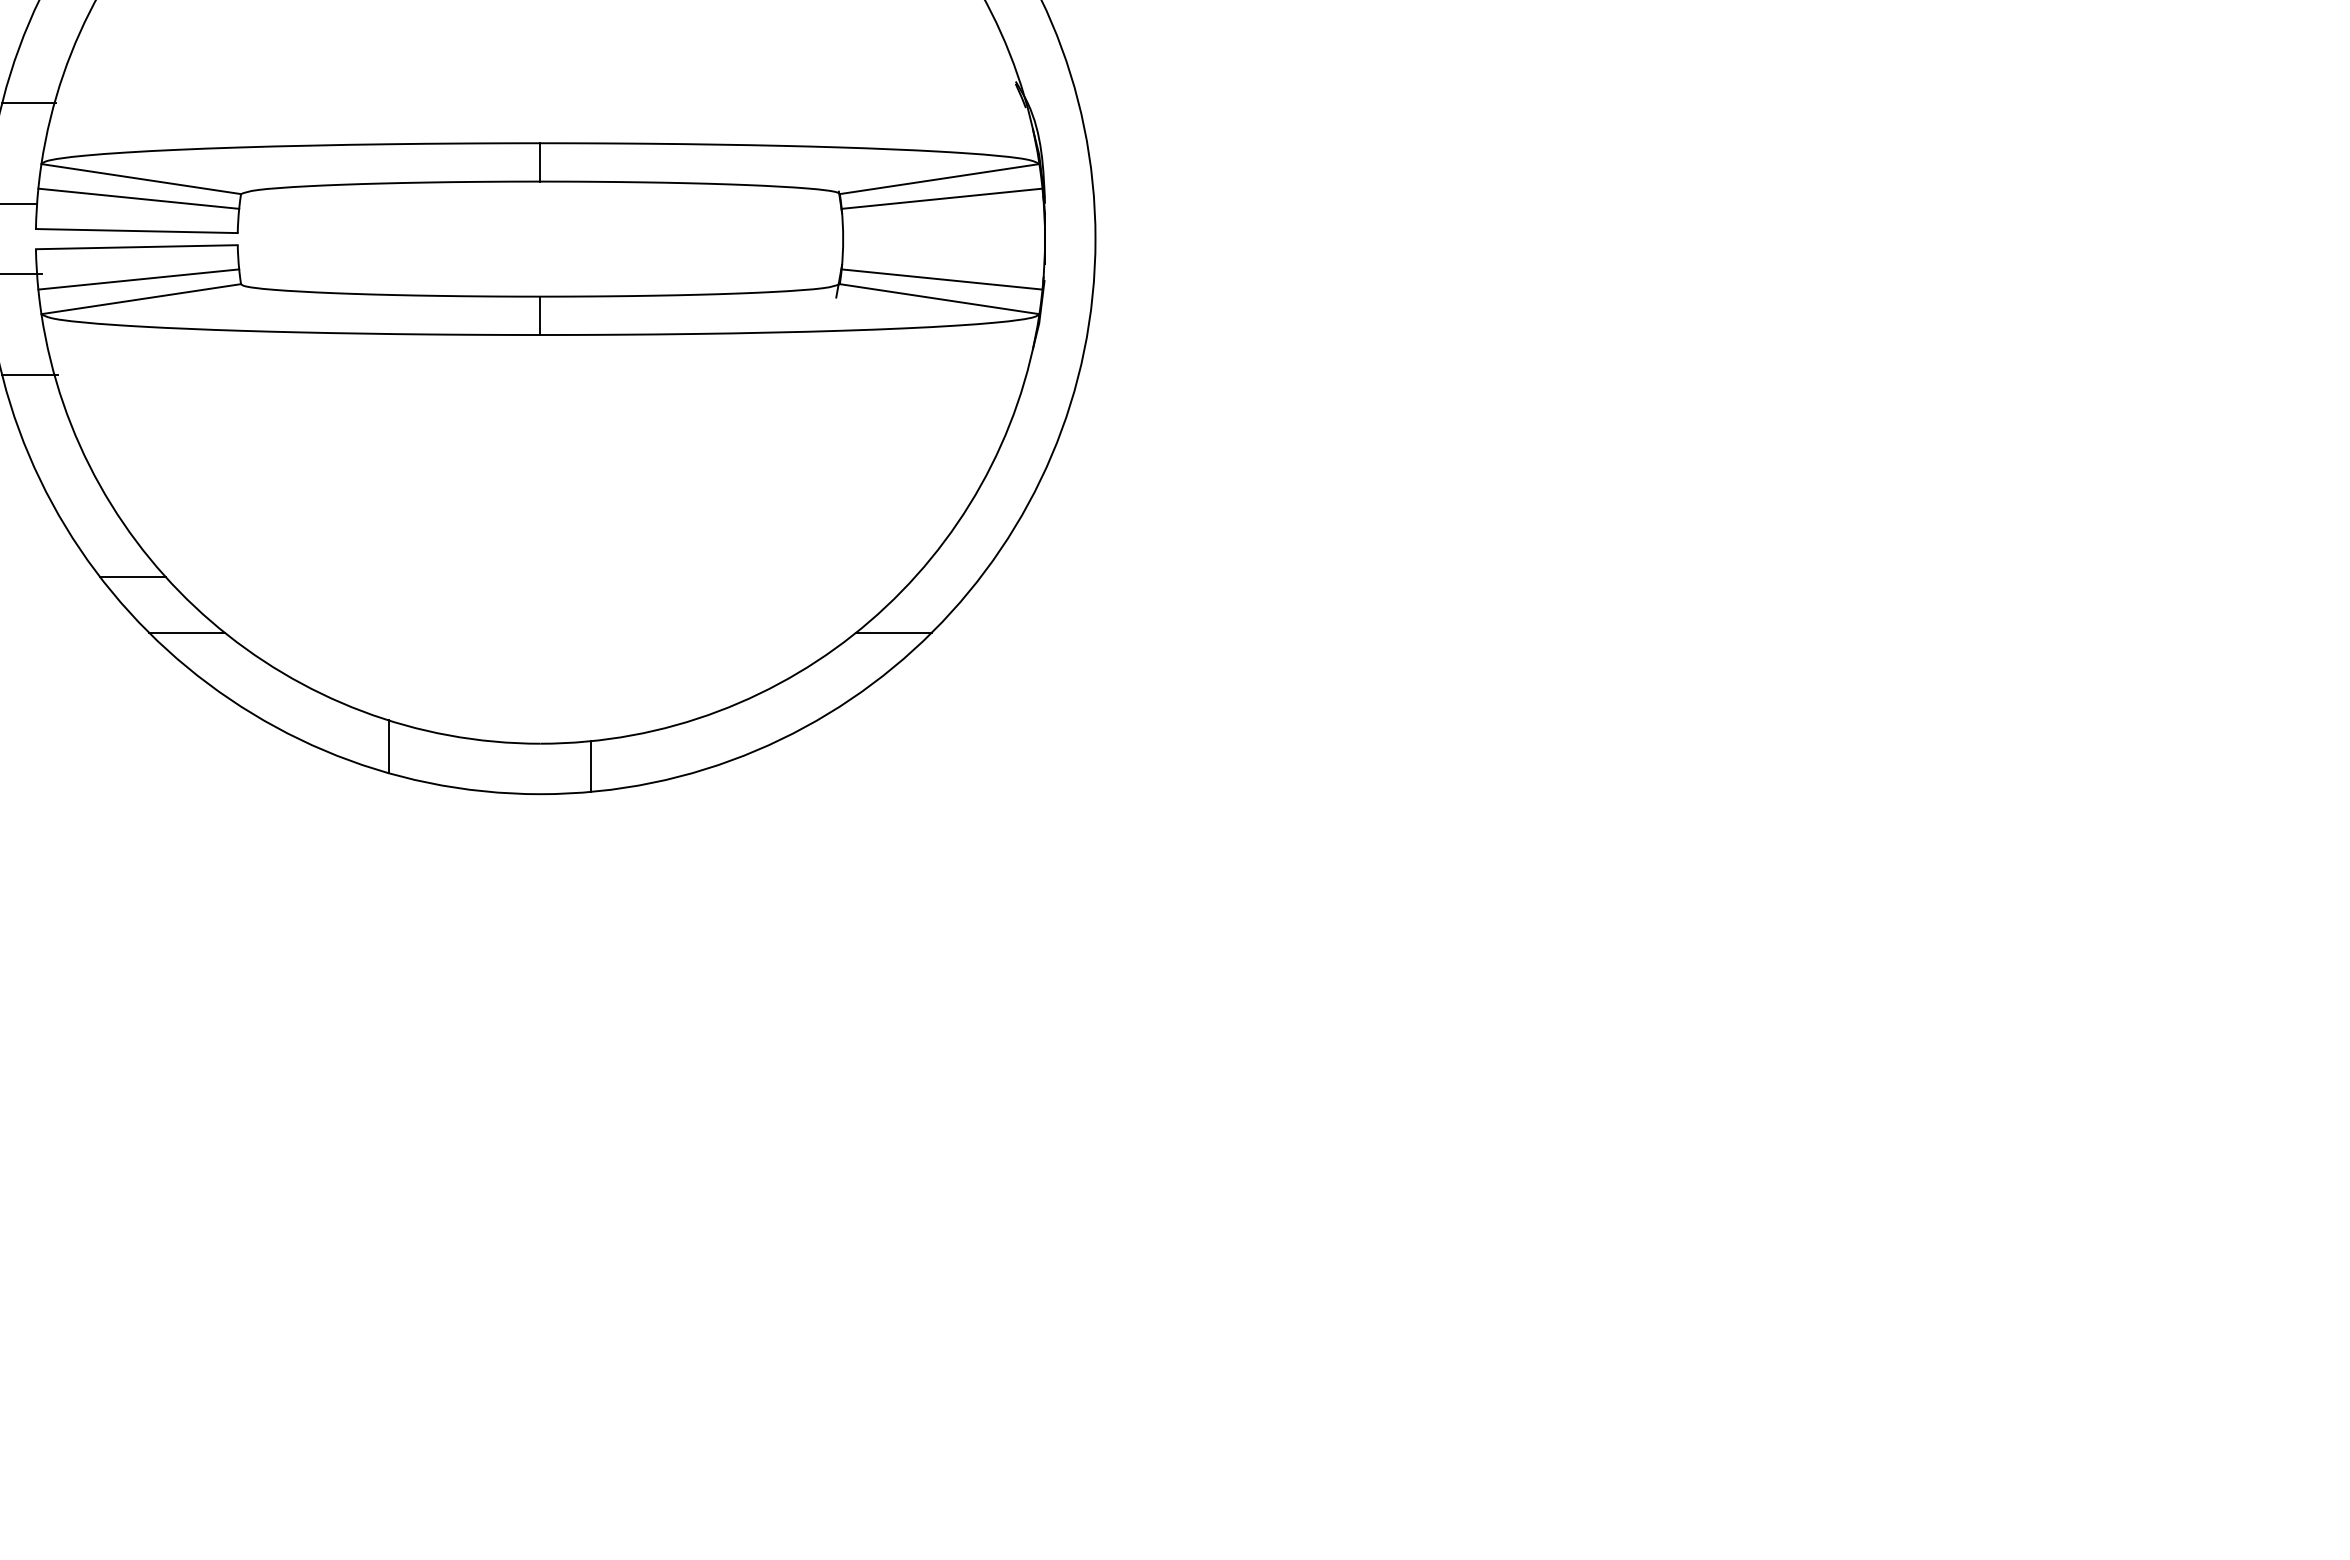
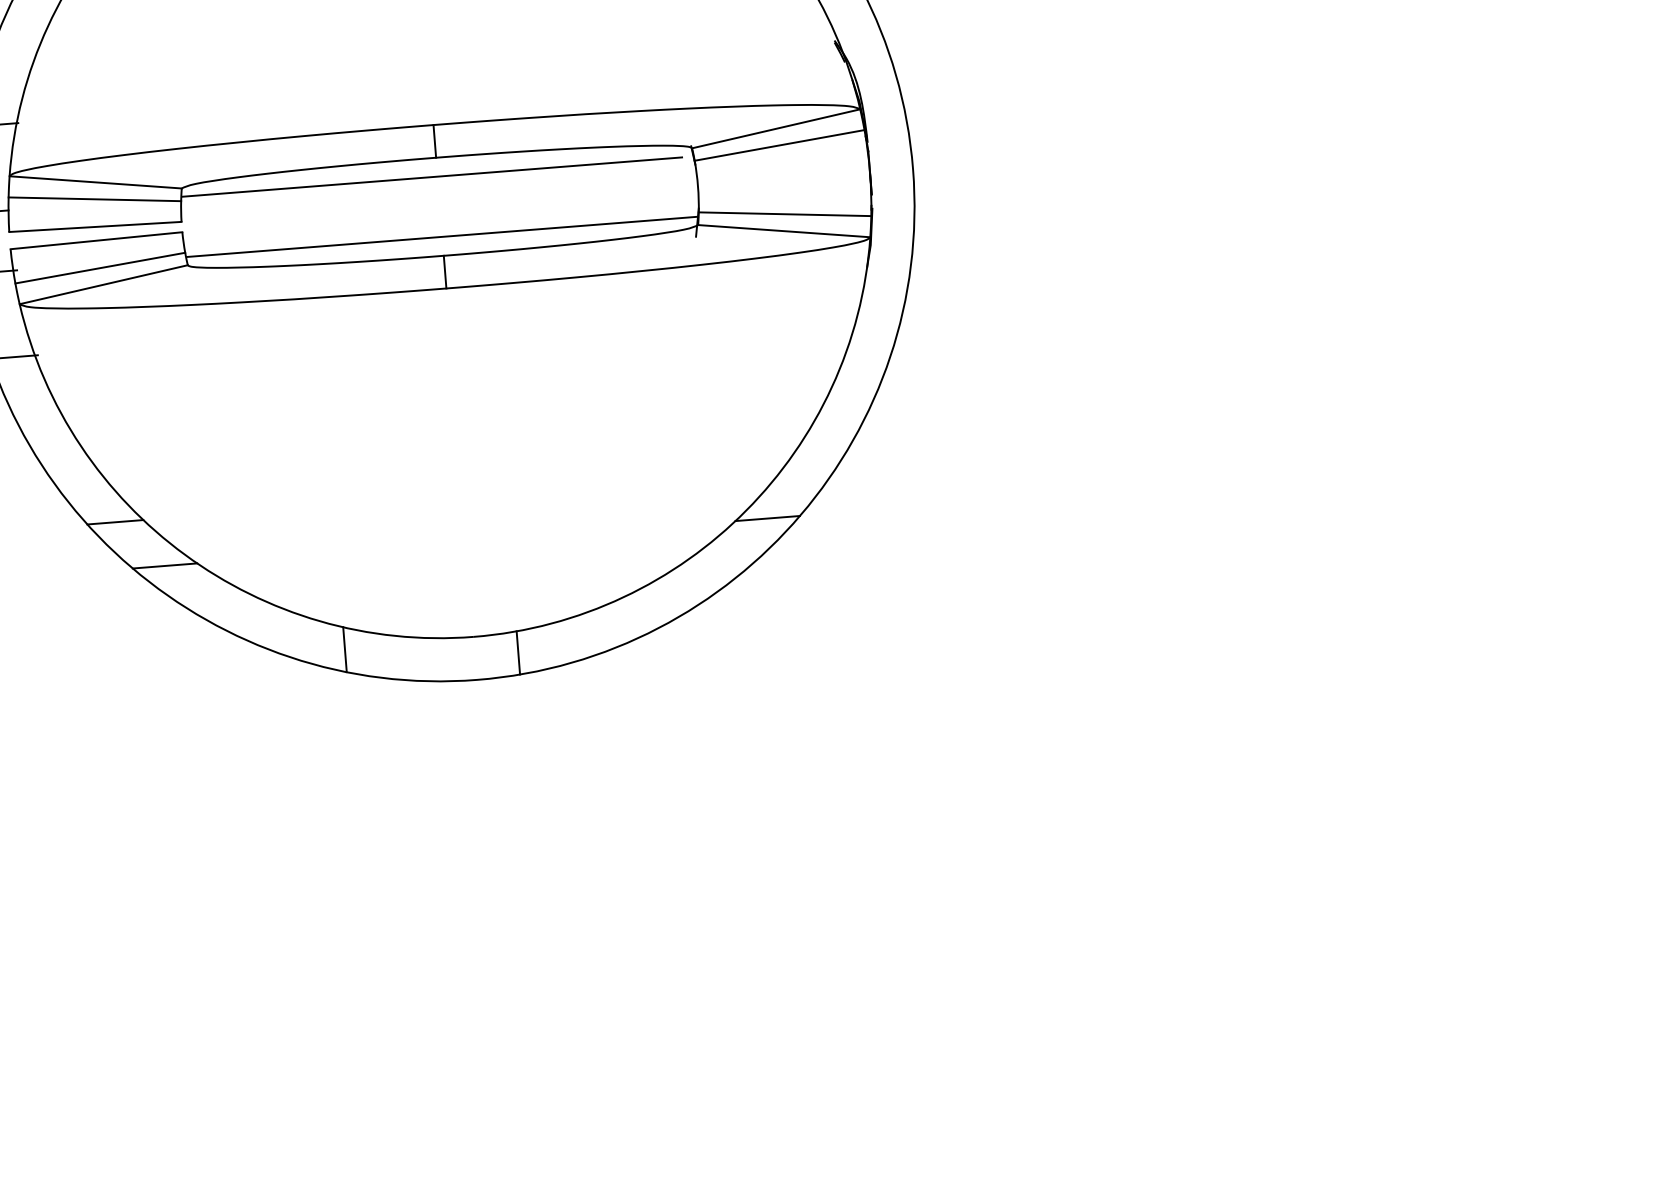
line: (534, 203) -> (432, 176), added
line: (540, 274) -> (442, 236), added

